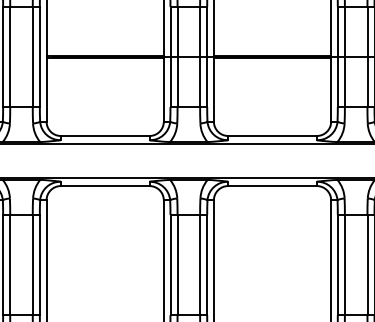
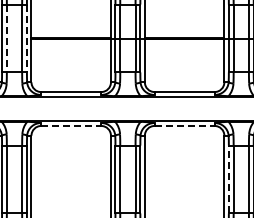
line: (9, 56) -> (6, 38), solid -> dashed
line: (39, 56) -> (26, 38), solid -> dashed
line: (105, 185) -> (71, 125), solid -> dashed
line: (273, 185) -> (185, 125), solid -> dashed
line: (337, 265) -> (228, 179), solid -> dashed

